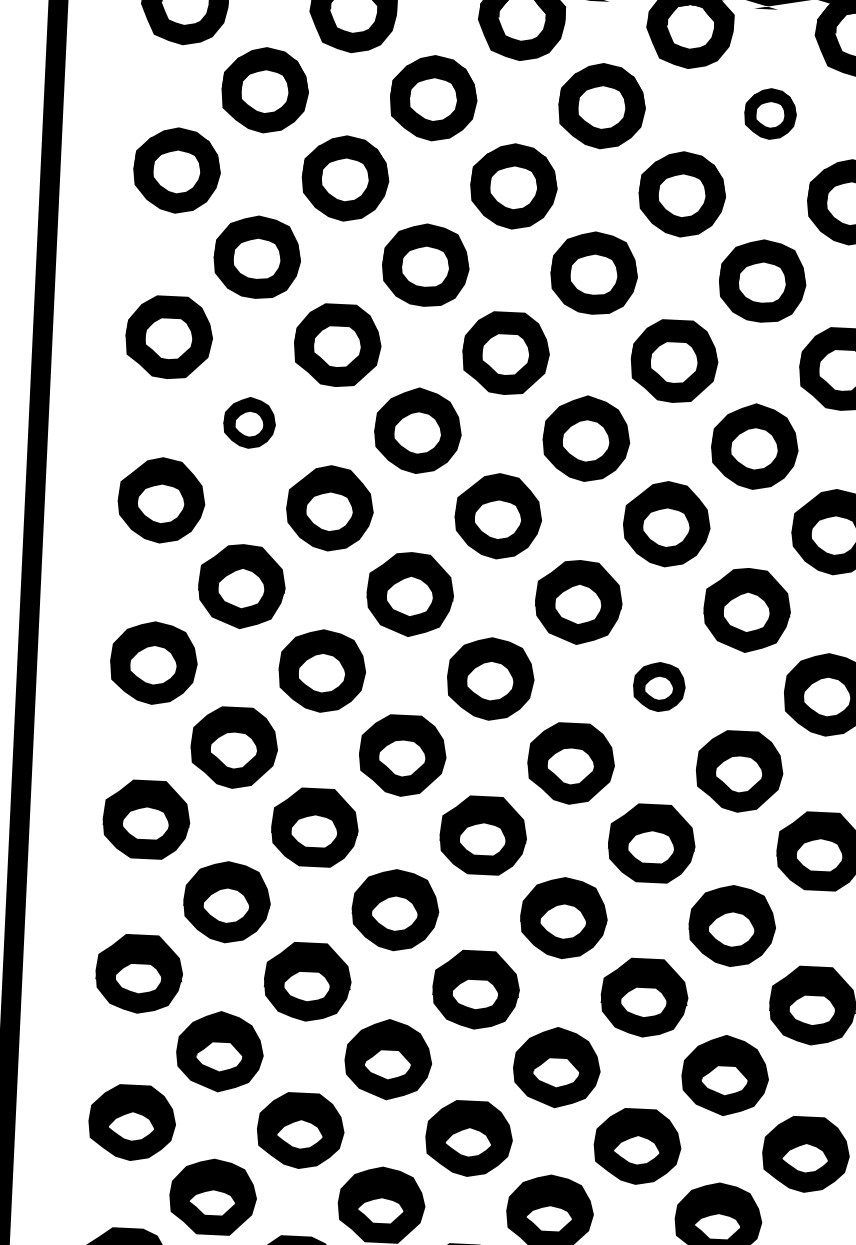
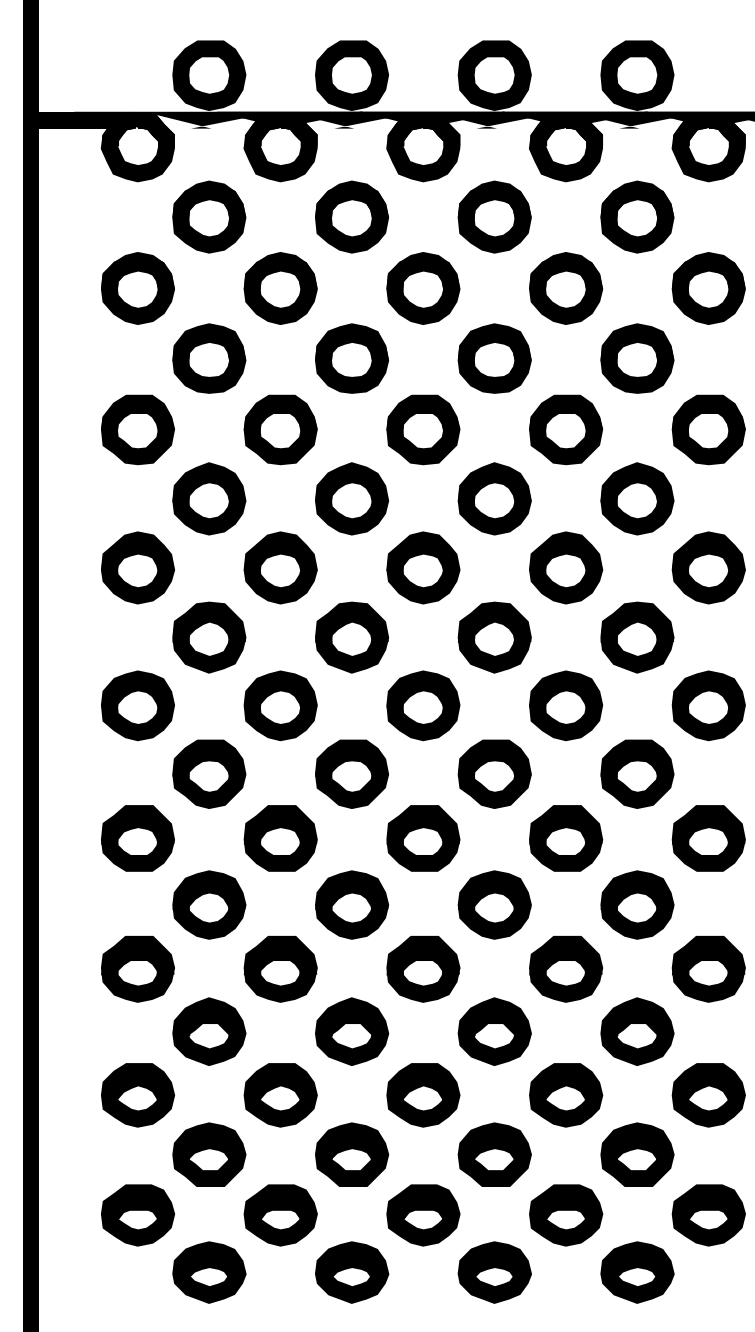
part: (770, 113) -> (637, 216), size x1.67
part: (249, 422) -> (209, 498), size x1.67
part: (659, 686) -> (566, 705), size x1.67

